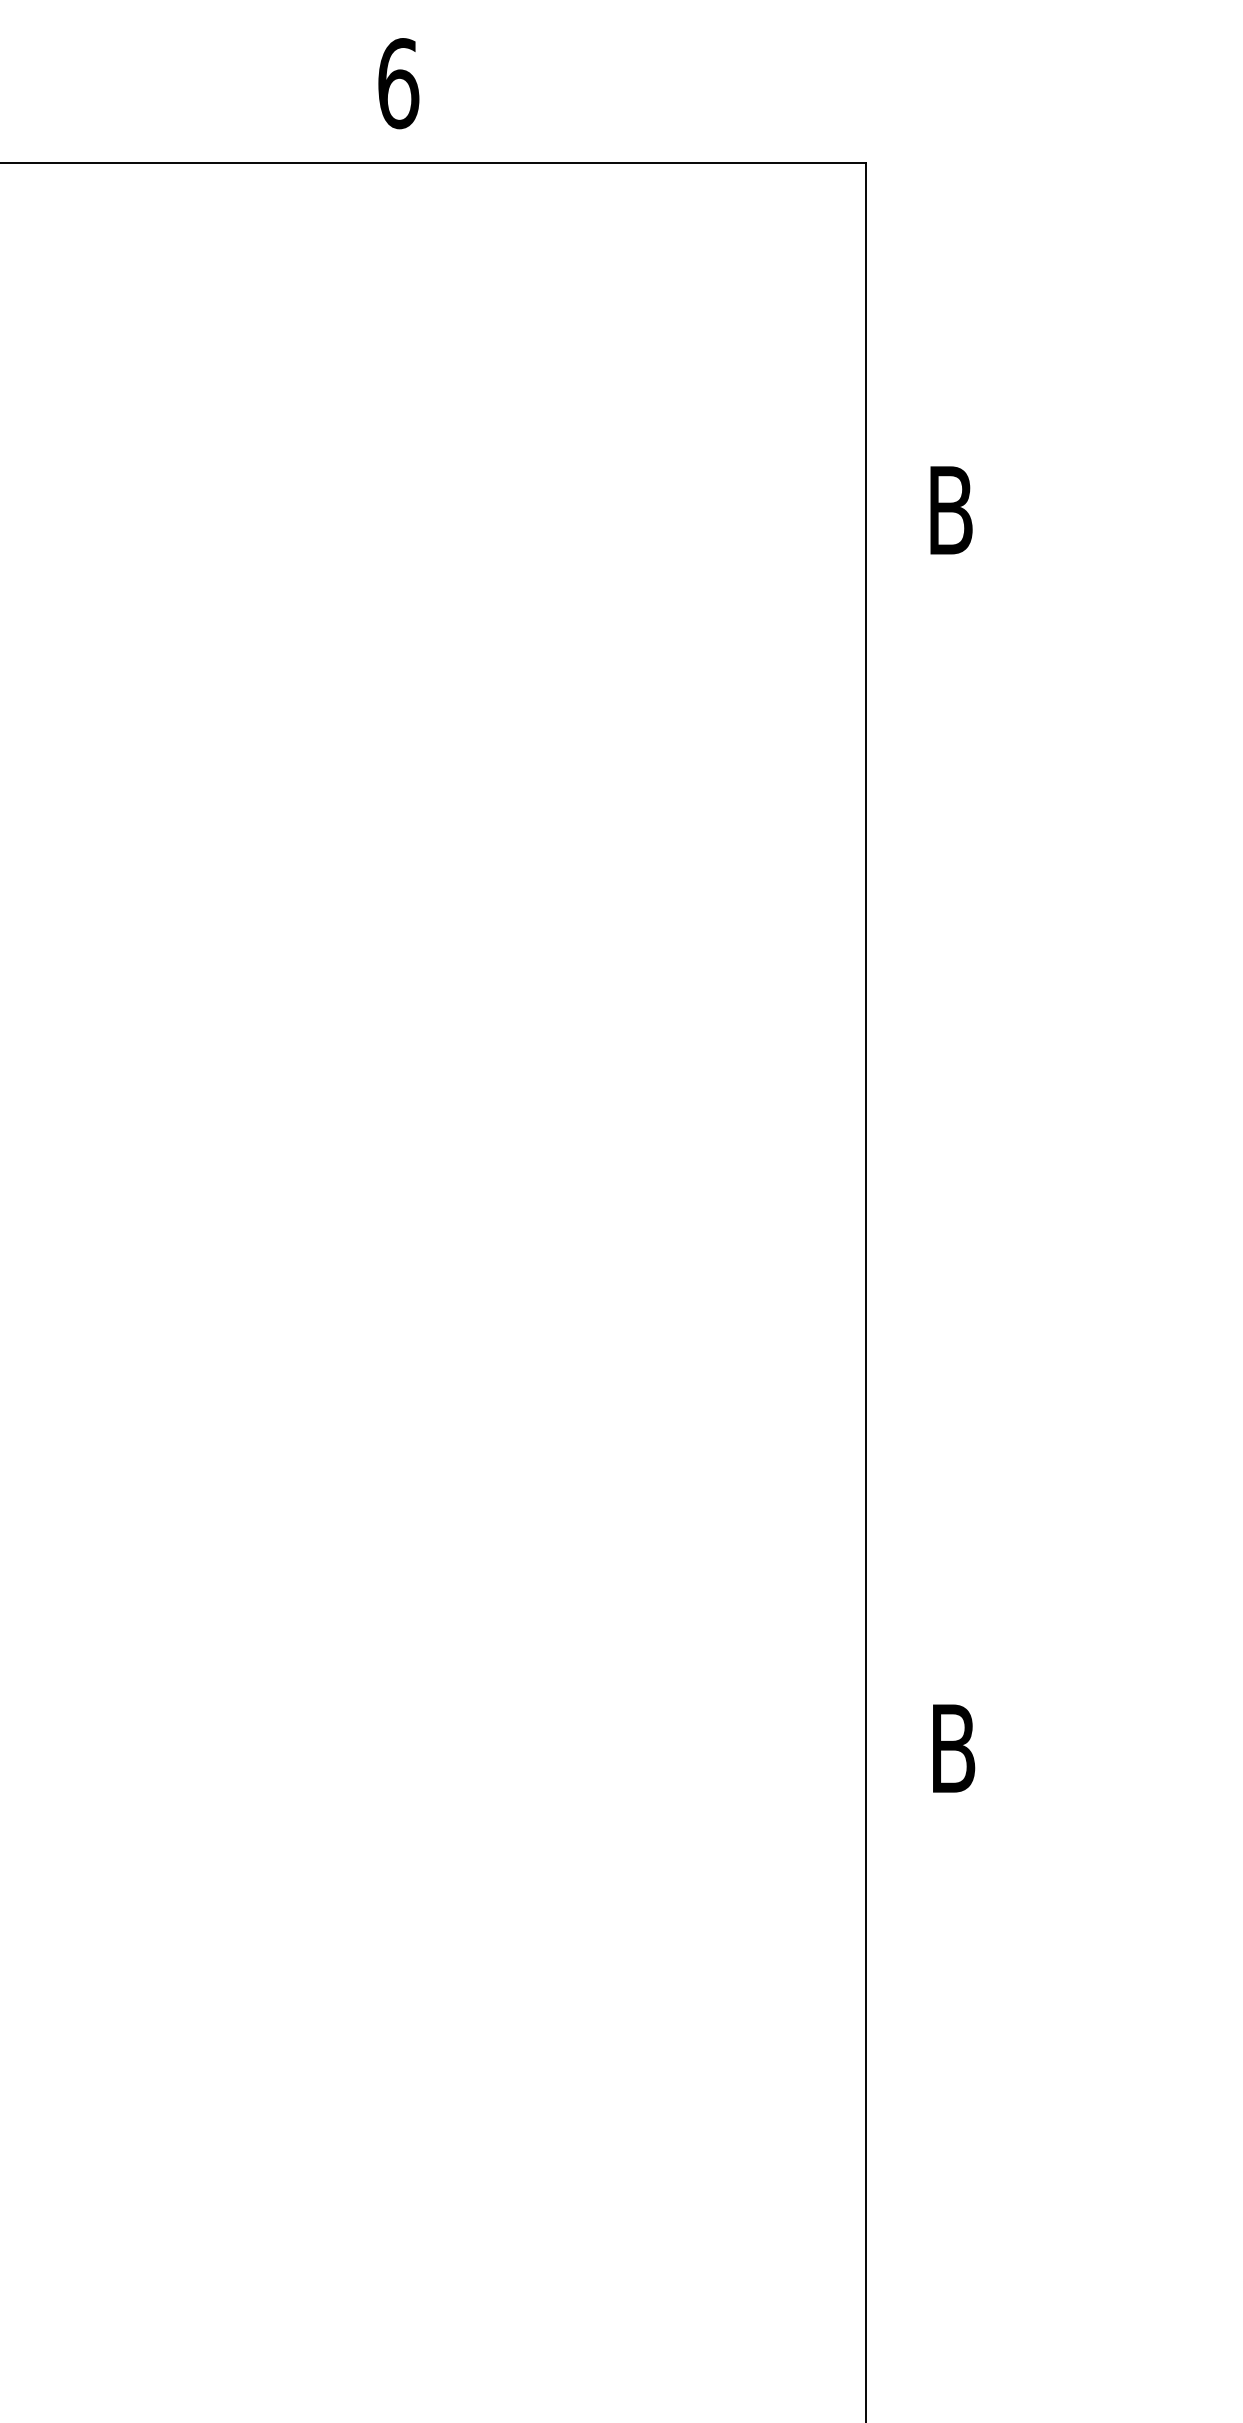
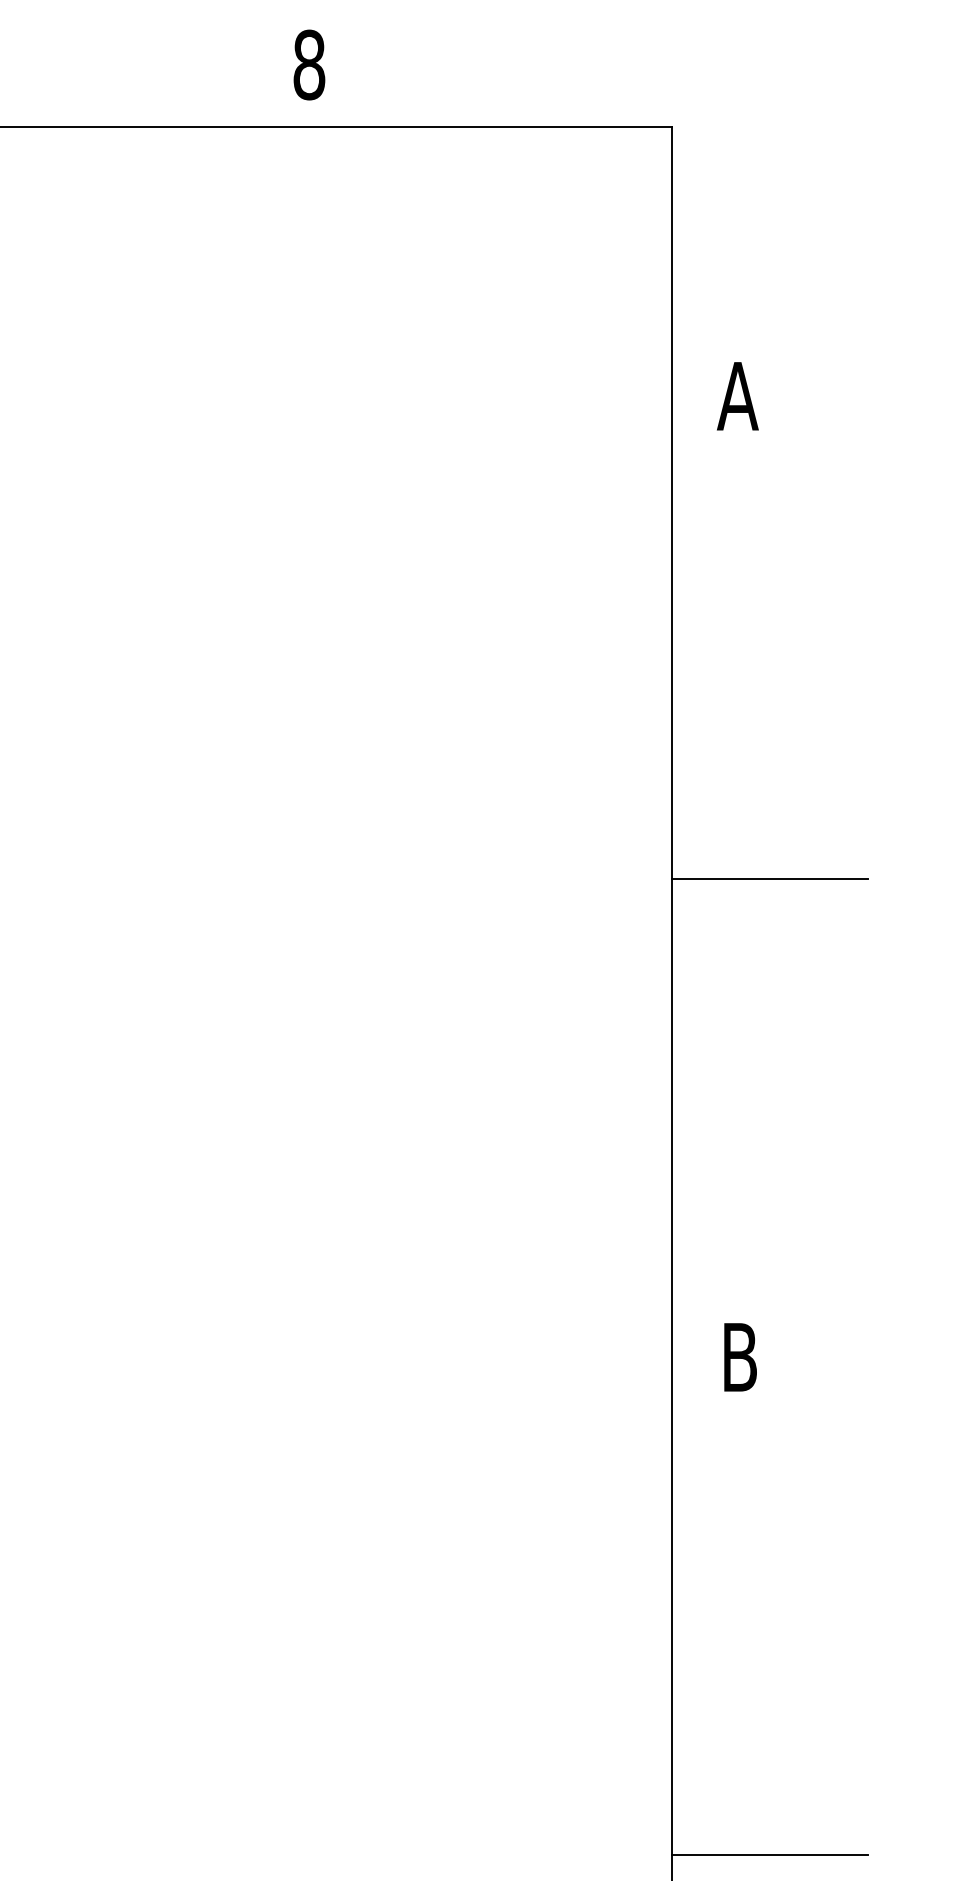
text: (398, 83) -> (309, 64), 6 -> 8
text: (950, 510) -> (737, 396), B -> A
line: (991, 1132) -> (769, 879), added
line: (991, 2390) -> (769, 1855), added

